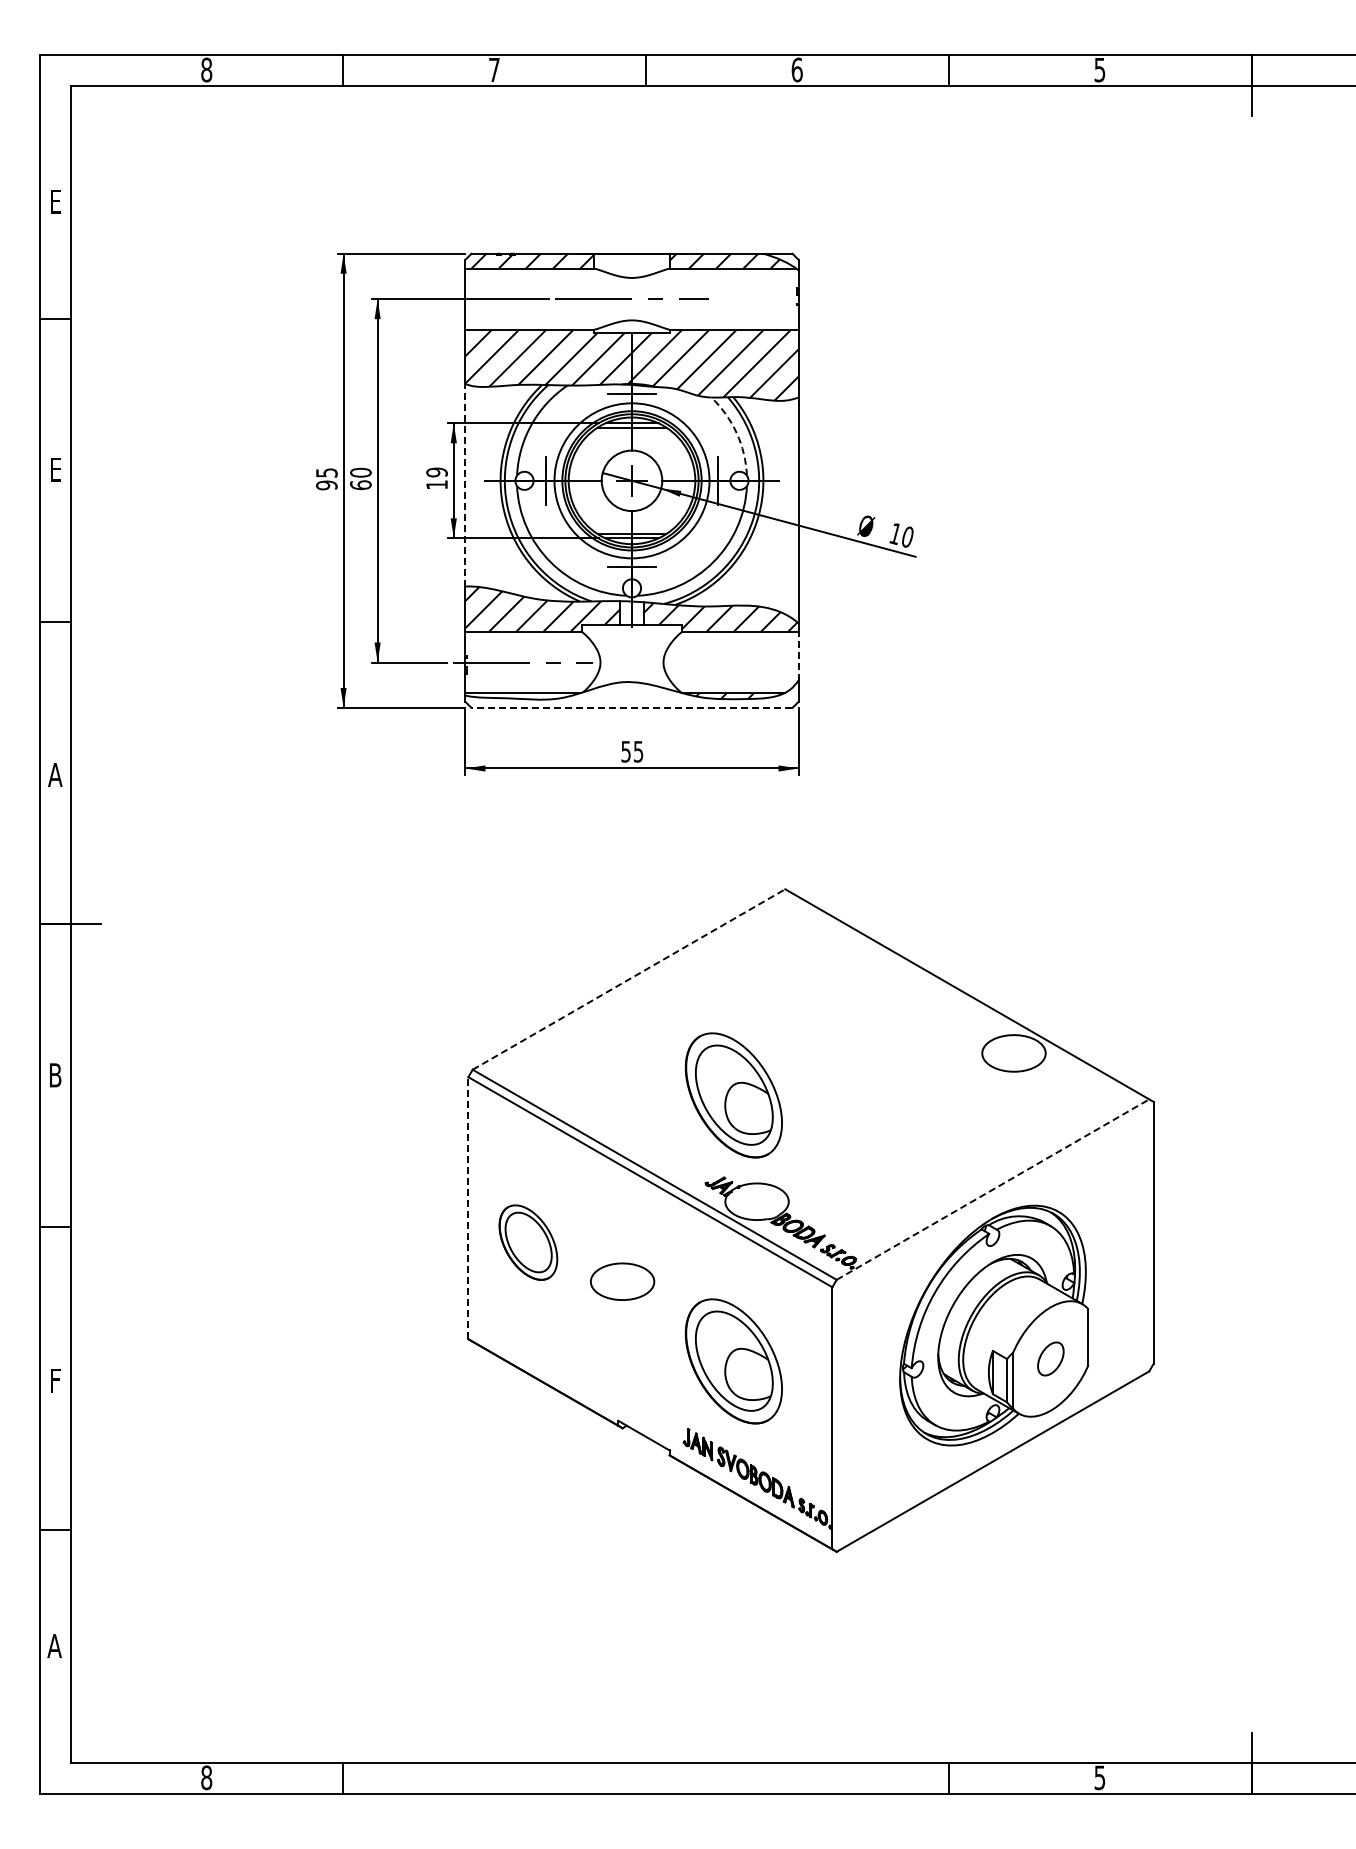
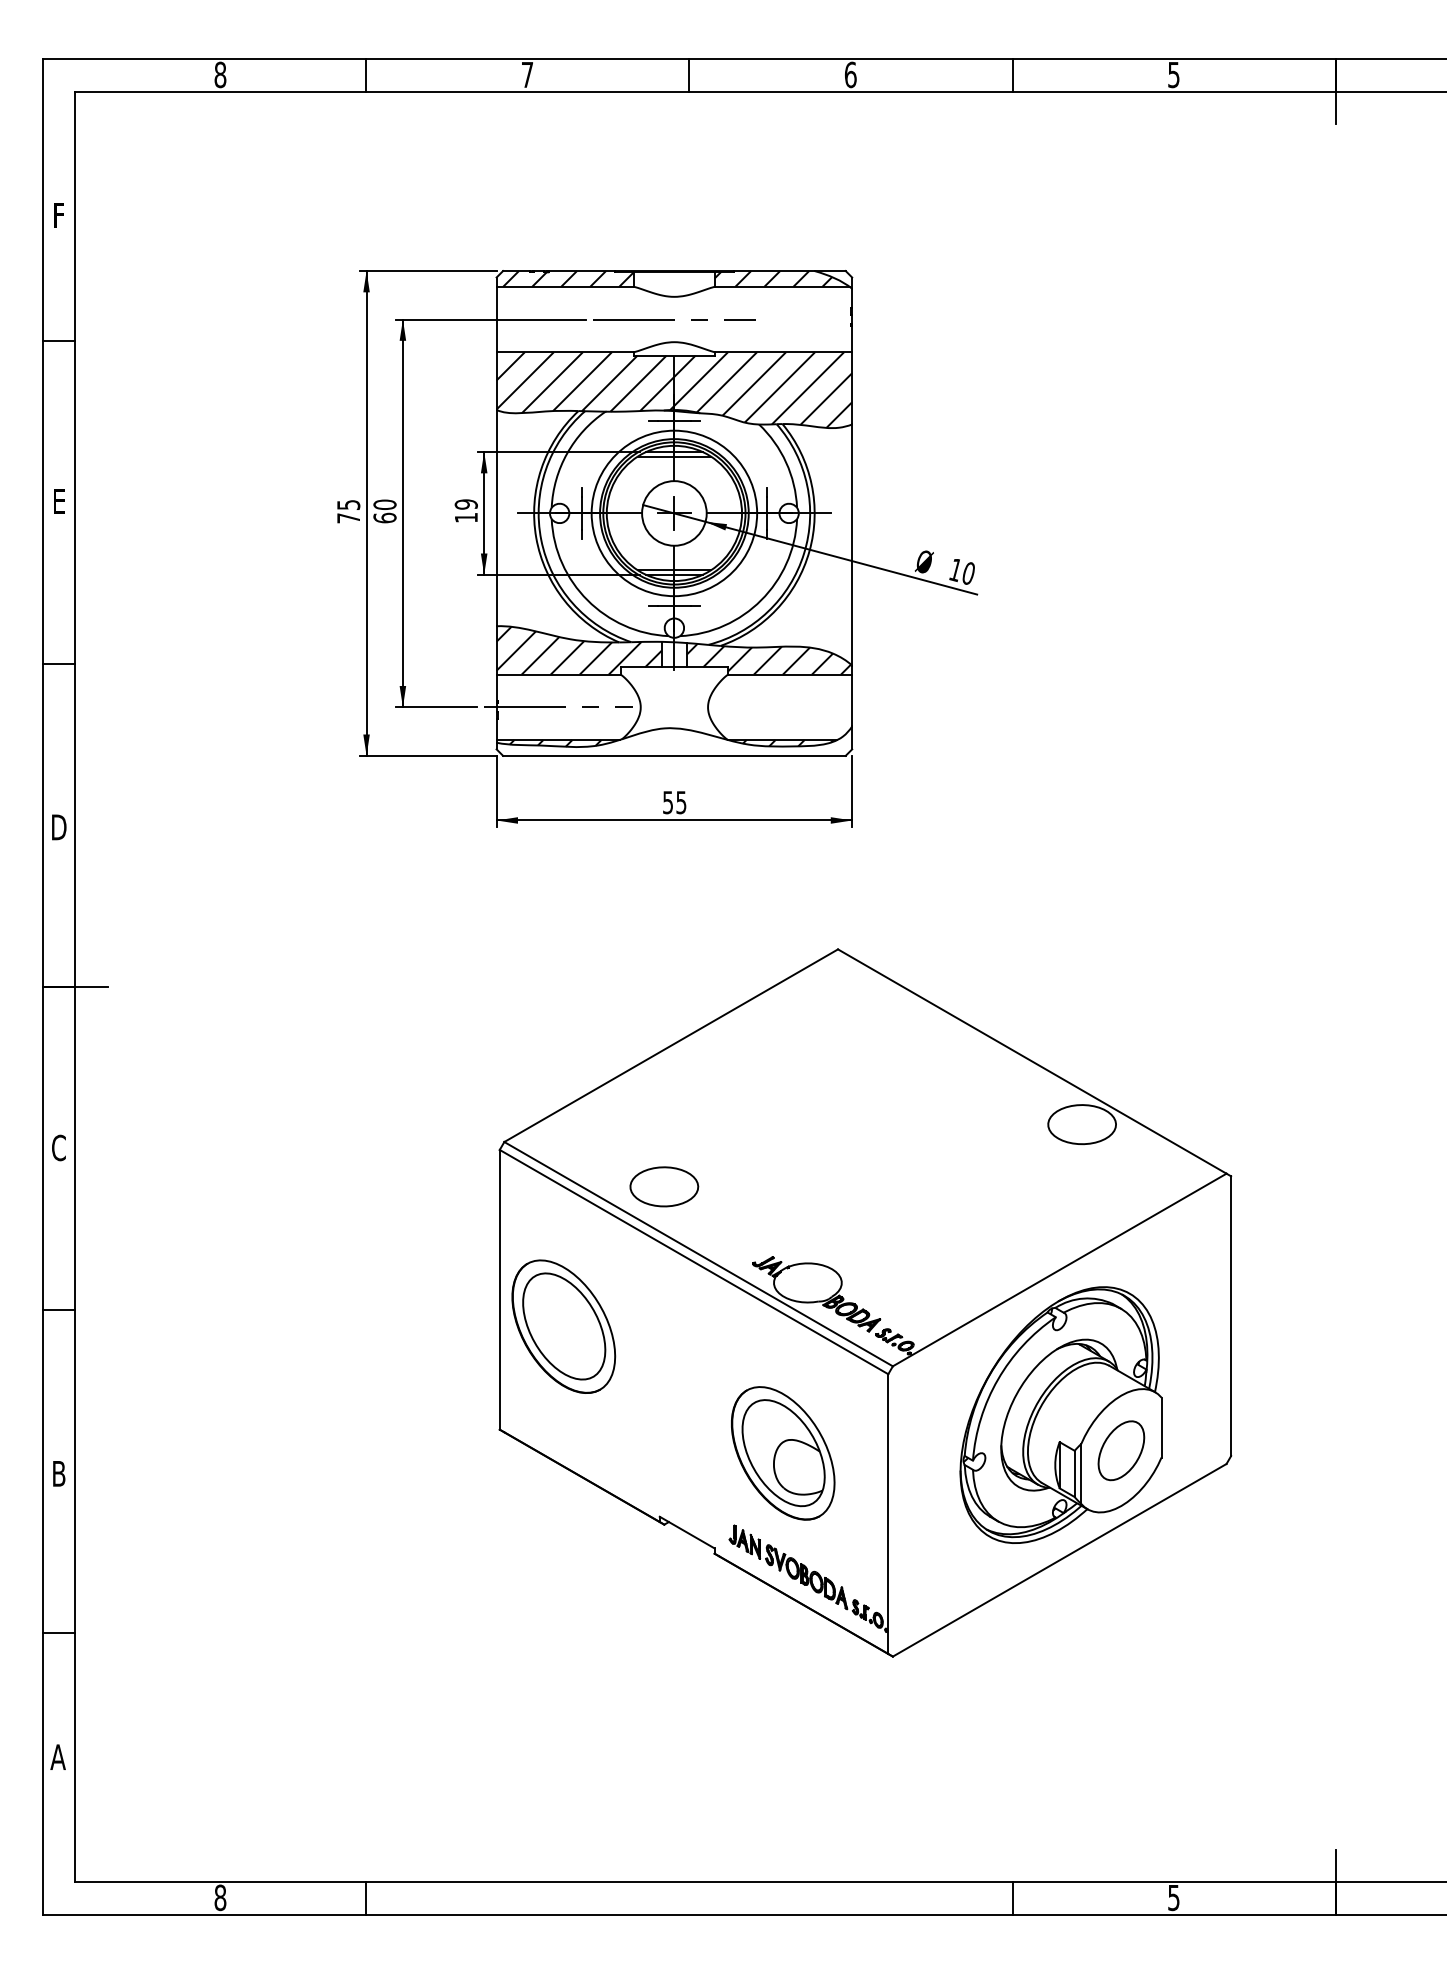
text: (56, 201) -> (60, 215), E -> F
arc: (736, 433) -> (785, 462), dashed -> solid
line: (465, 484) -> (496, 517), dashed -> solid
text: (326, 485) -> (348, 518), 95 -> 75
line: (798, 655) -> (852, 699), dashed -> solid
hatch: (520, 696) -> (555, 743), added
line: (631, 707) -> (673, 755), dashed -> solid
text: (55, 774) -> (59, 826), A -> D
line: (629, 979) -> (671, 1045), dashed -> solid
text: (54, 1075) -> (57, 1148), B -> C
part: (733, 1095) -> (782, 1169), removed
line: (993, 1189) -> (1060, 1269), dashed -> solid
line: (468, 1207) -> (499, 1289), dashed -> solid
part: (528, 1242) -> (563, 1326), size x1.67
part: (622, 1281) -> (664, 1186), moved
part: (1050, 1358) -> (1121, 1450), size x1.67
text: (55, 1380) -> (59, 1473), F -> B

